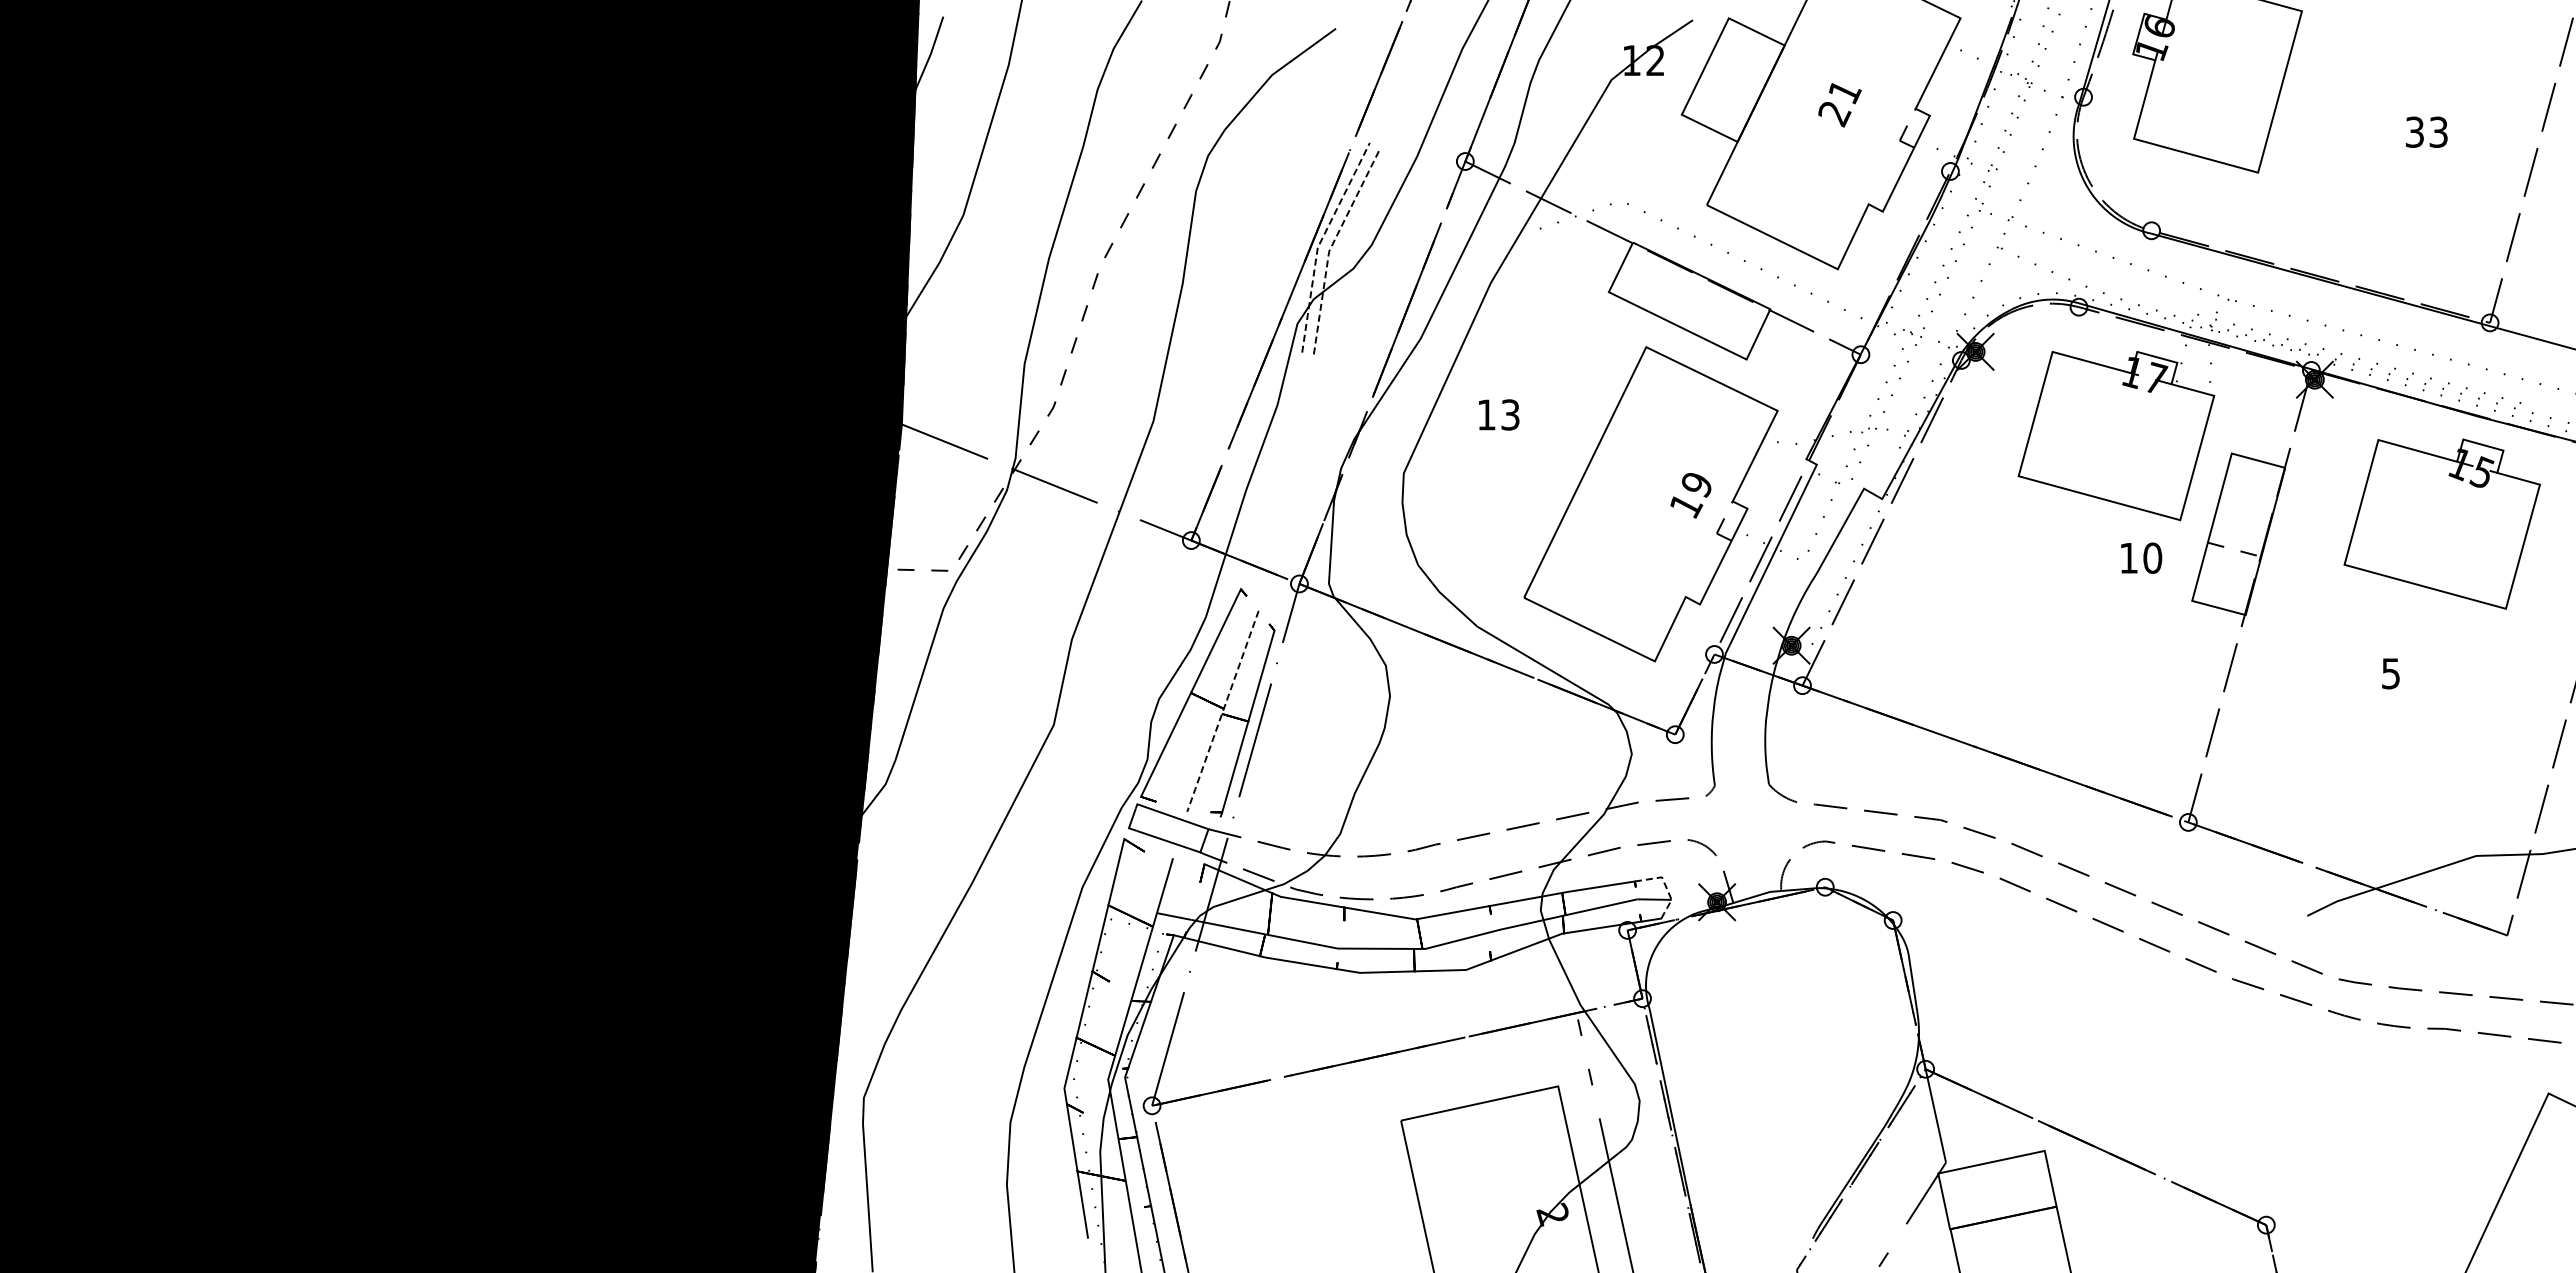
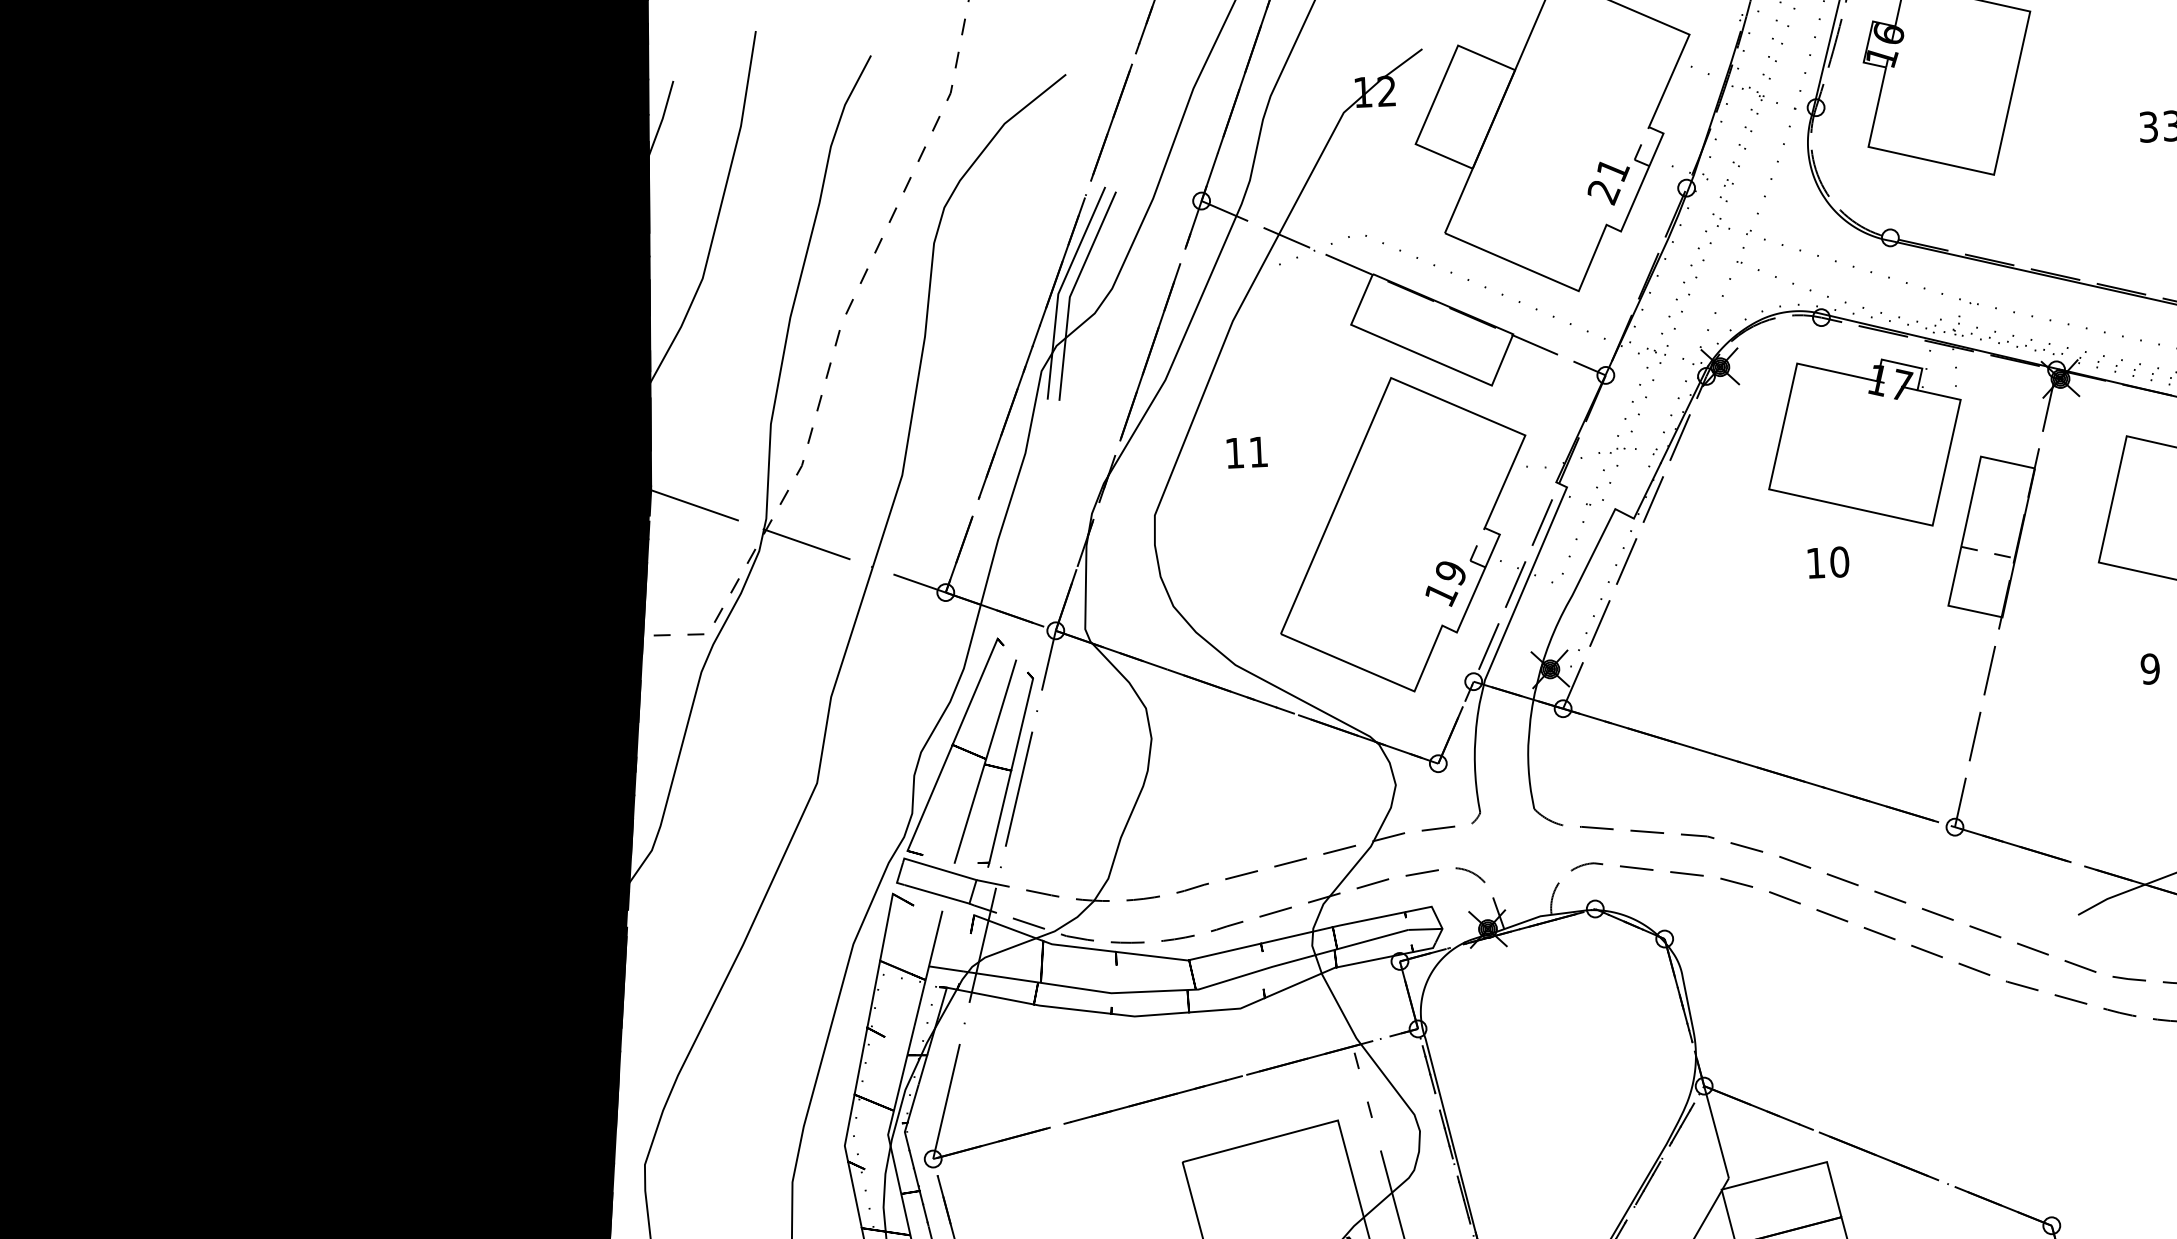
text: (1839, 105) -> (1608, 183), moved
line: (1320, 243) -> (1060, 289), dashed -> solid
line: (1331, 246) -> (1071, 292), dashed -> solid
text: (1510, 414) -> (1258, 451), 13 -> 11
text: (1690, 495) -> (1445, 583), moved
text: (2141, 557) -> (1828, 561), moved
text: (2390, 673) -> (2149, 668), 5 -> 9
line: (1222, 711) -> (984, 761), dashed -> solid
line: (1664, 883) -> (1434, 912), dashed -> solid

